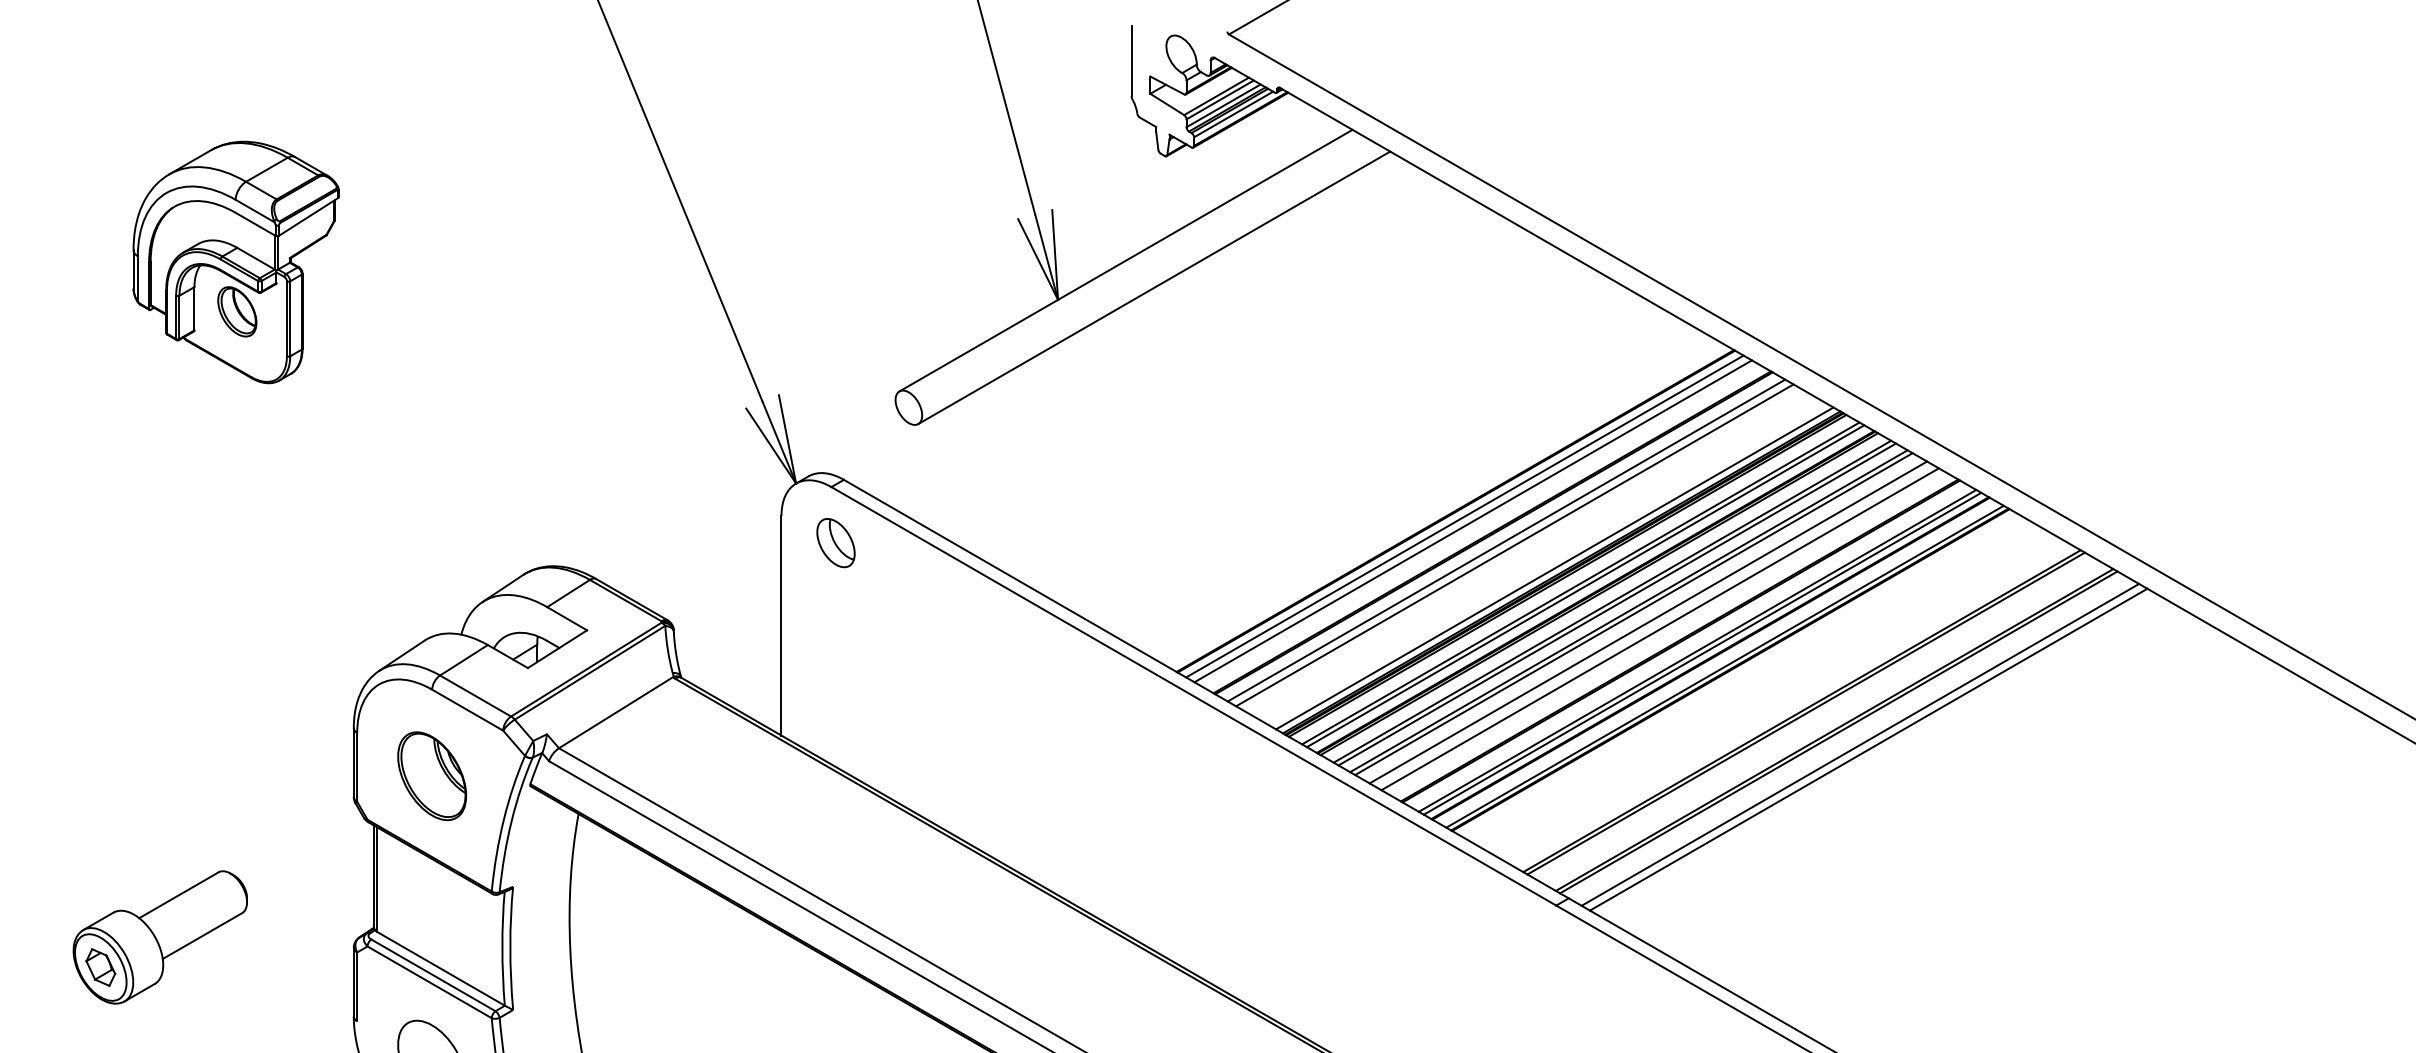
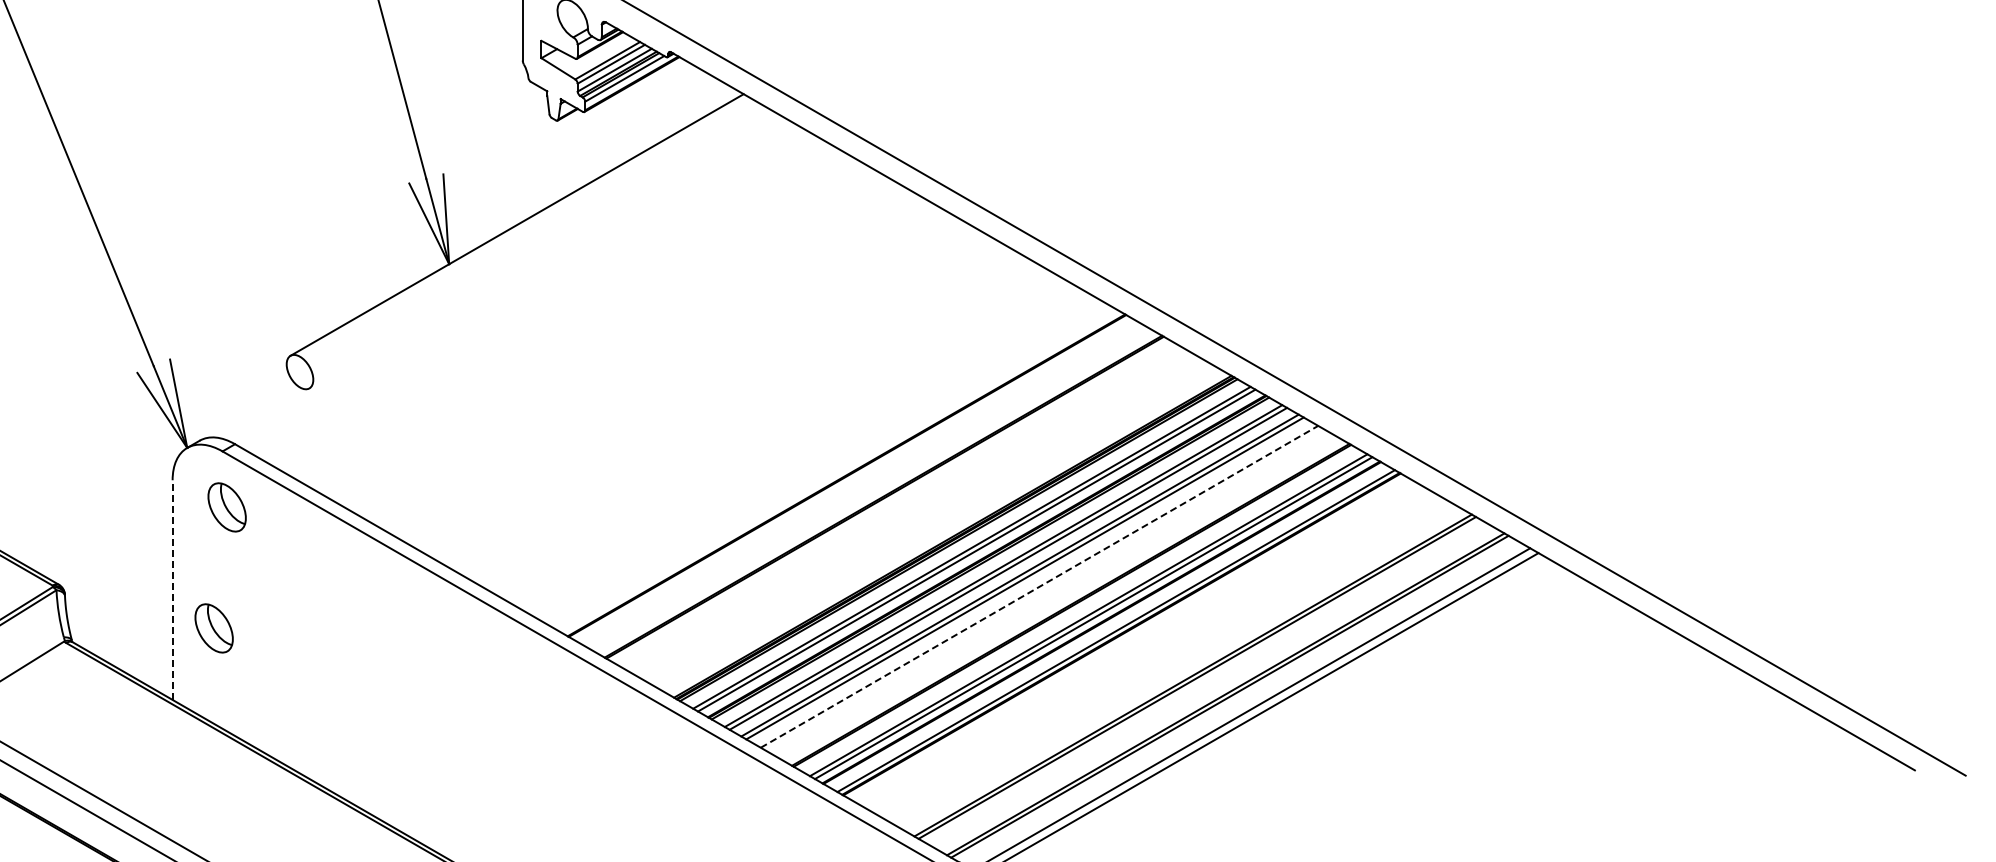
line: (1154, 287) -> (545, 251), removed
line: (1464, 516) -> (855, 480), removed
line: (1472, 521) -> (863, 485), removed
line: (1506, 540) -> (897, 504), removed
line: (1514, 545) -> (905, 509), removed
line: (1554, 568) -> (945, 532), removed
line: (1648, 622) -> (1039, 586), solid -> dashed
line: (781, 625) -> (172, 589), solid -> dashed
line: (1659, 629) -> (1050, 593), removed
part: (822, 664) -> (213, 628), added

